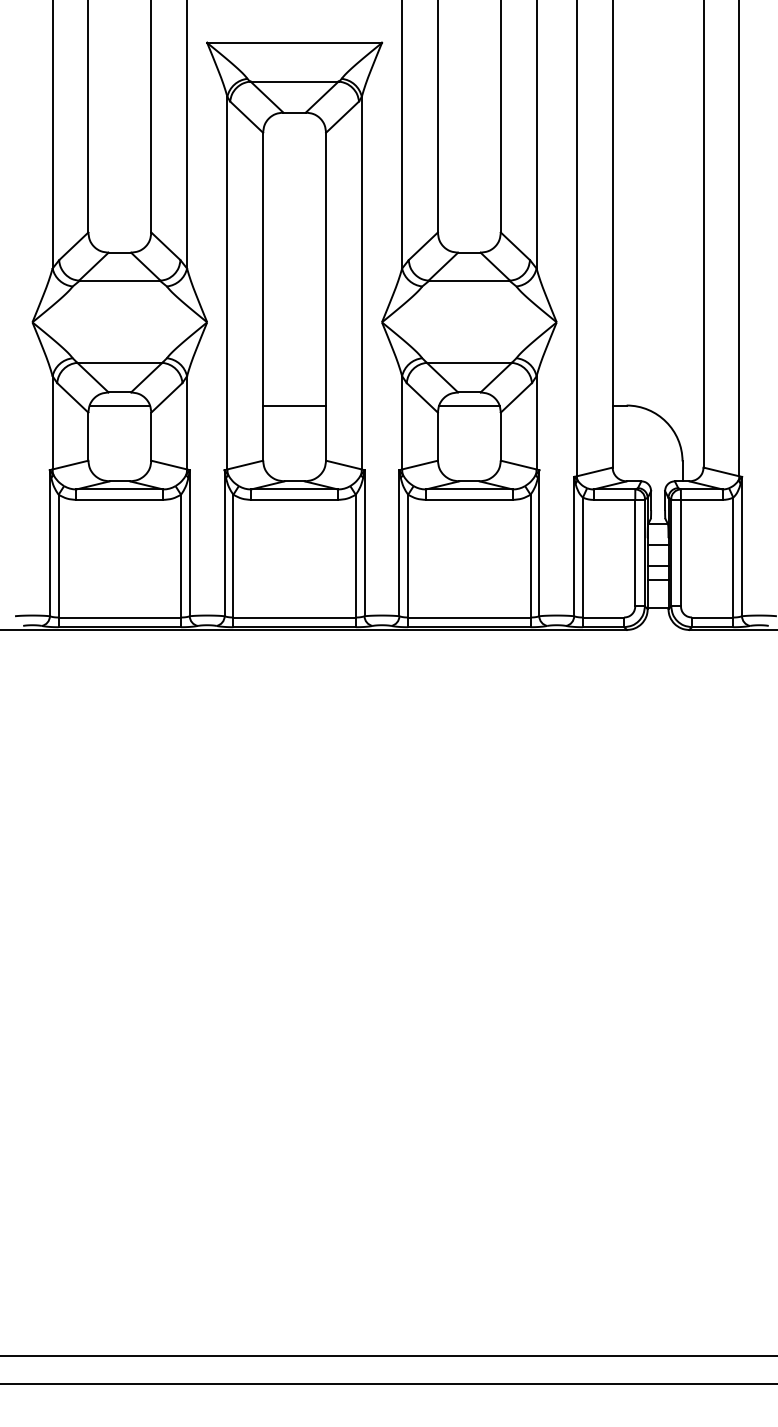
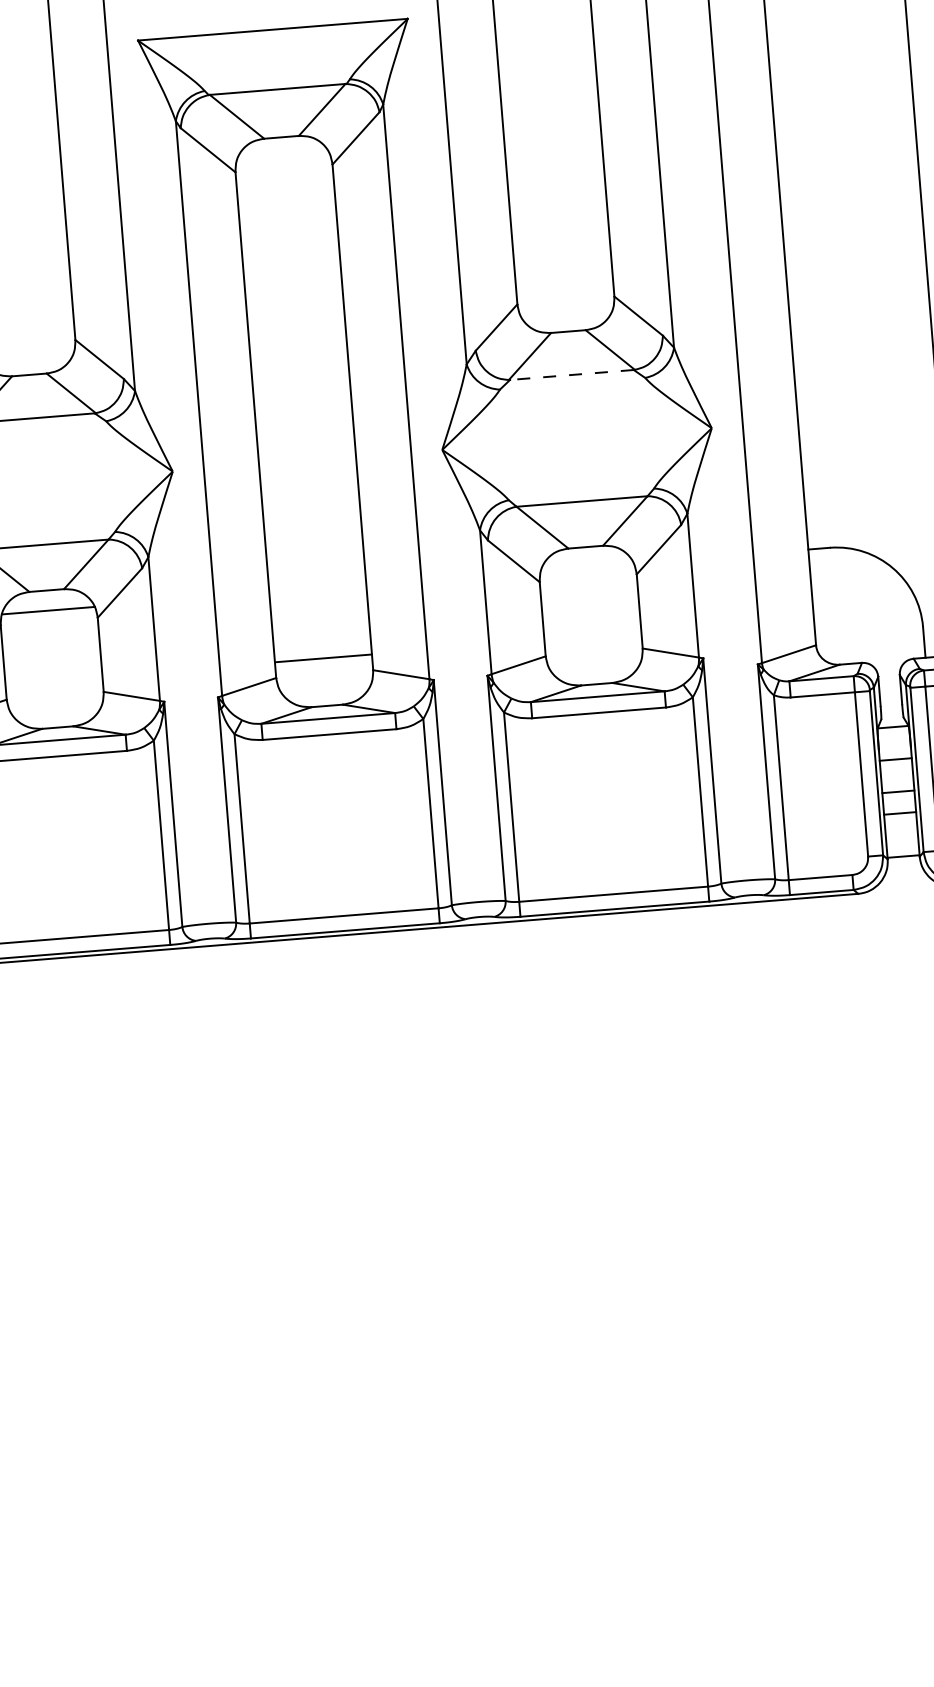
line: (468, 280) -> (570, 374), solid -> dashed
line: (294, 405) -> (323, 658), moved
line: (469, 405) -> (587, 567), removed

